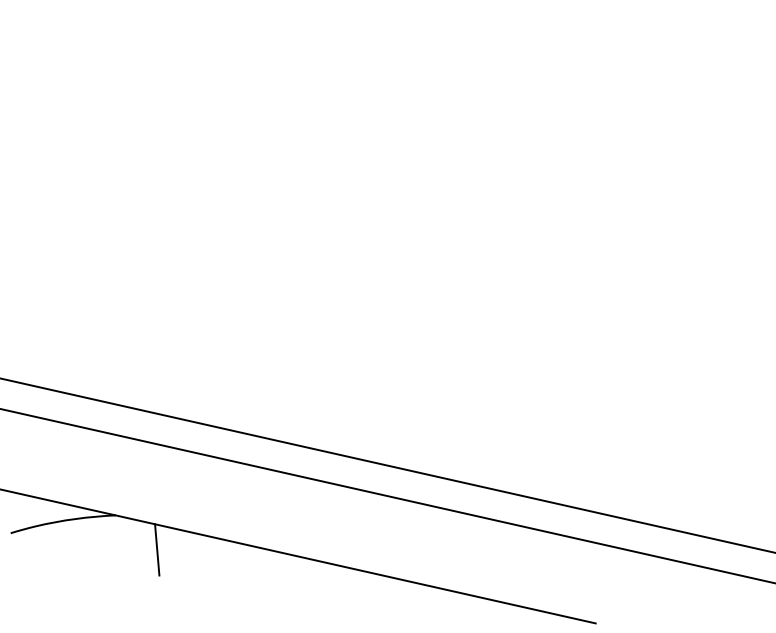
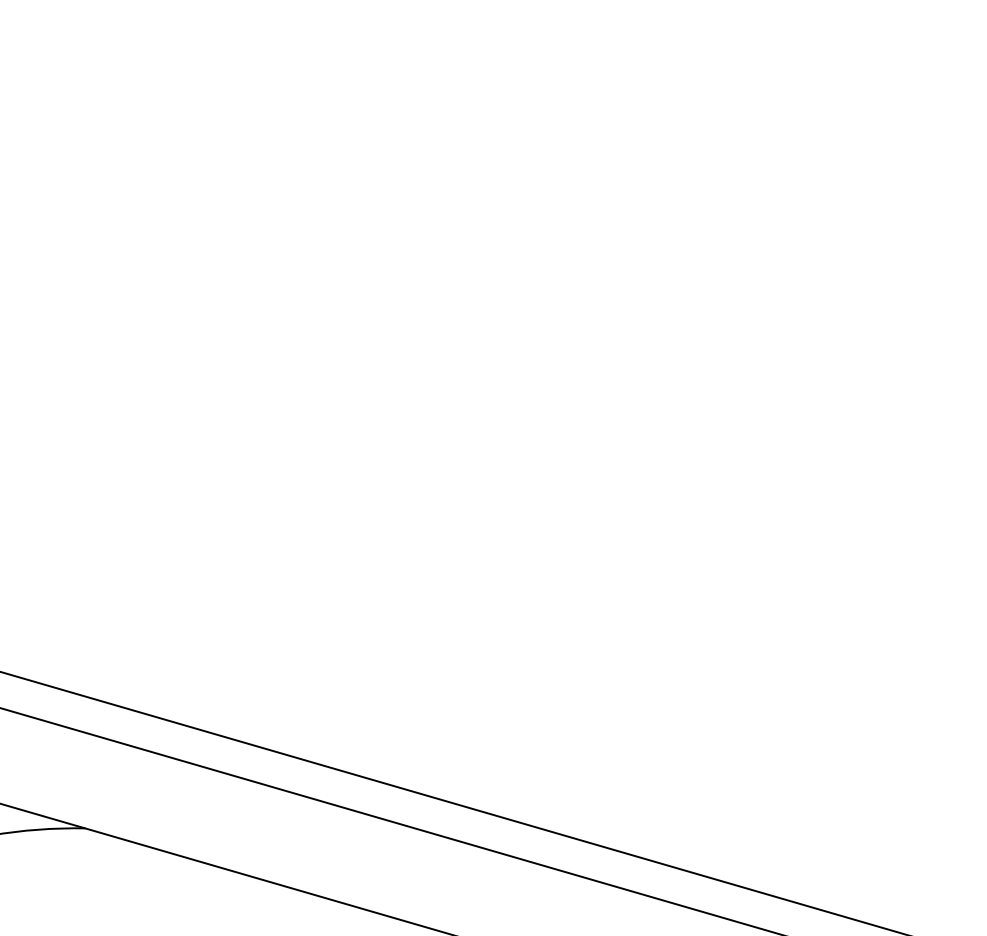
line: (156, 549) -> (130, 871), removed

